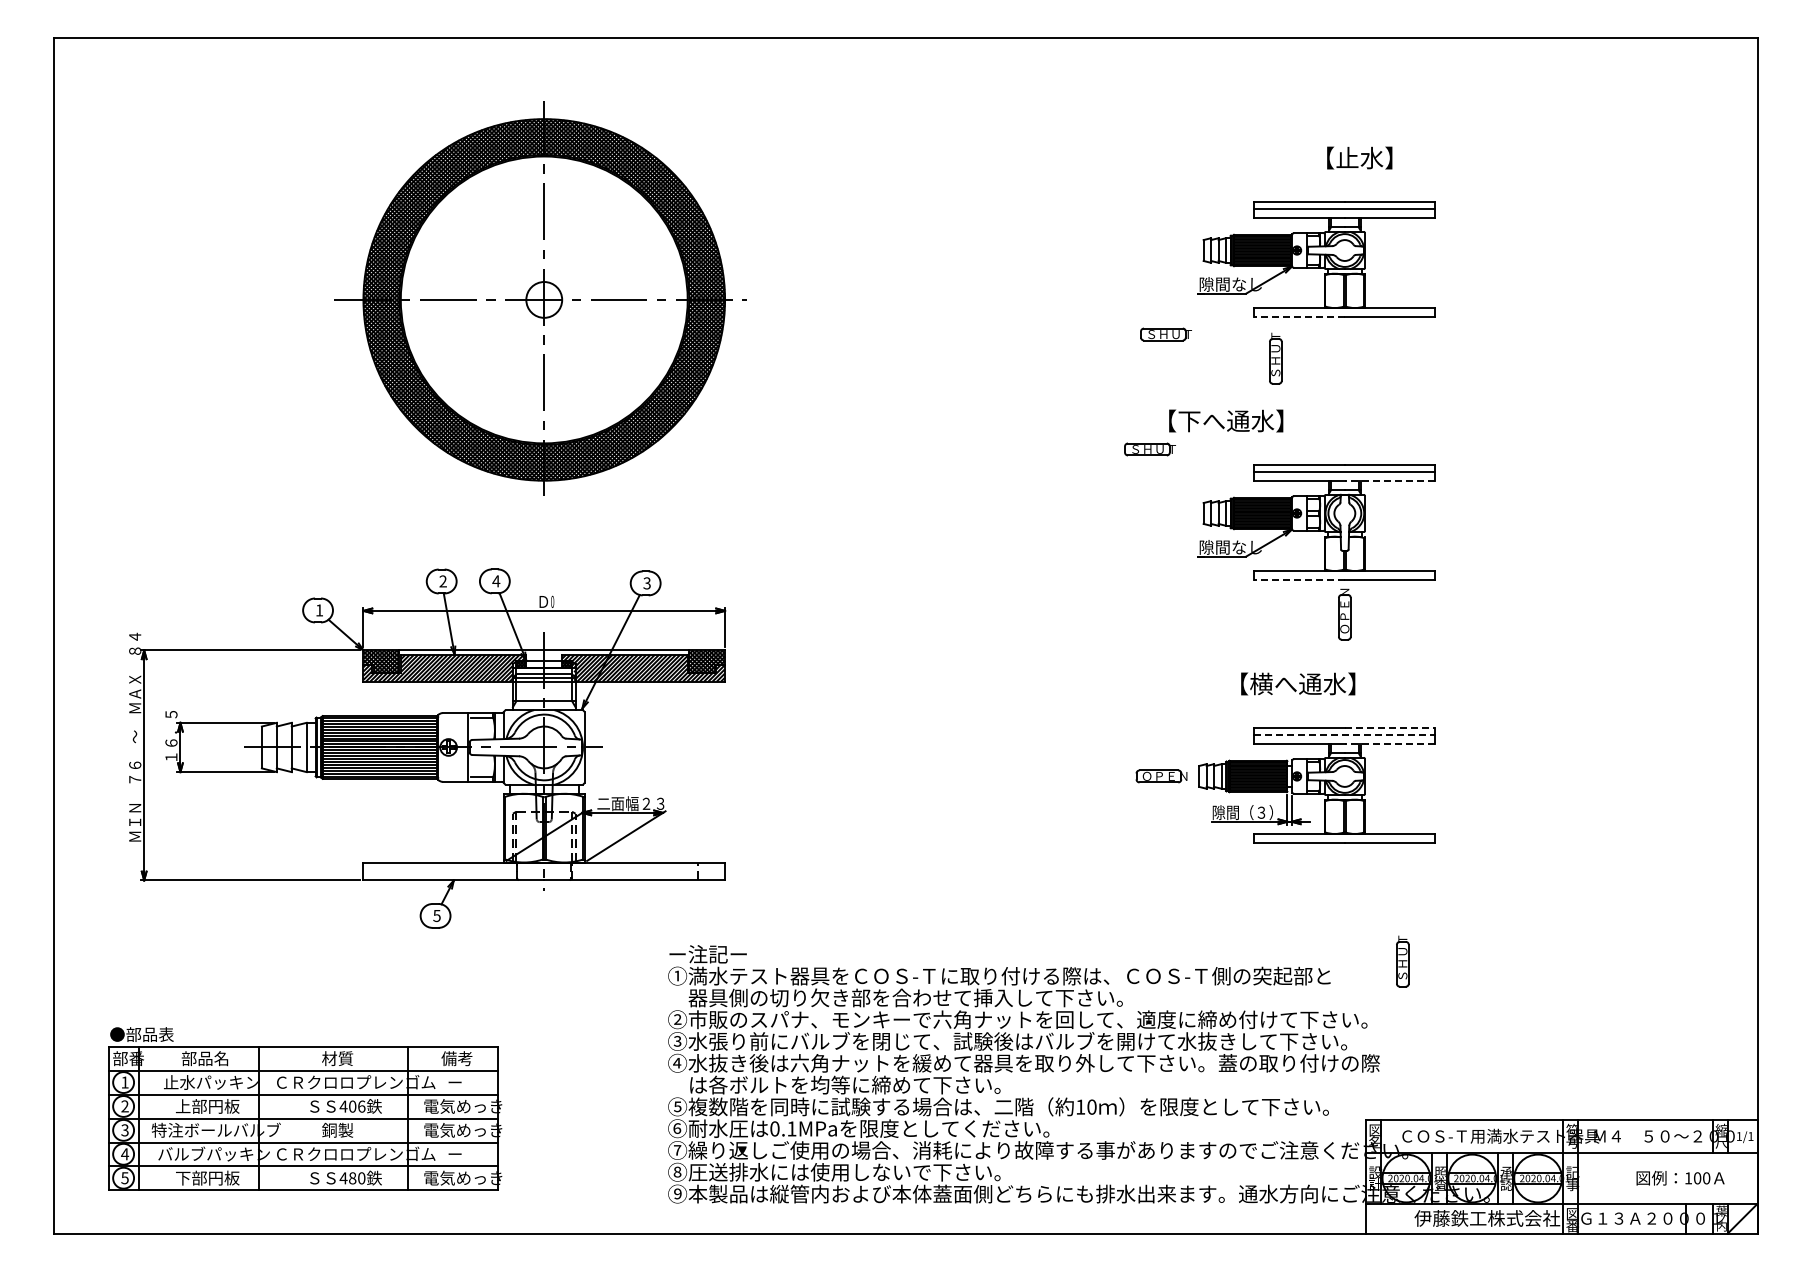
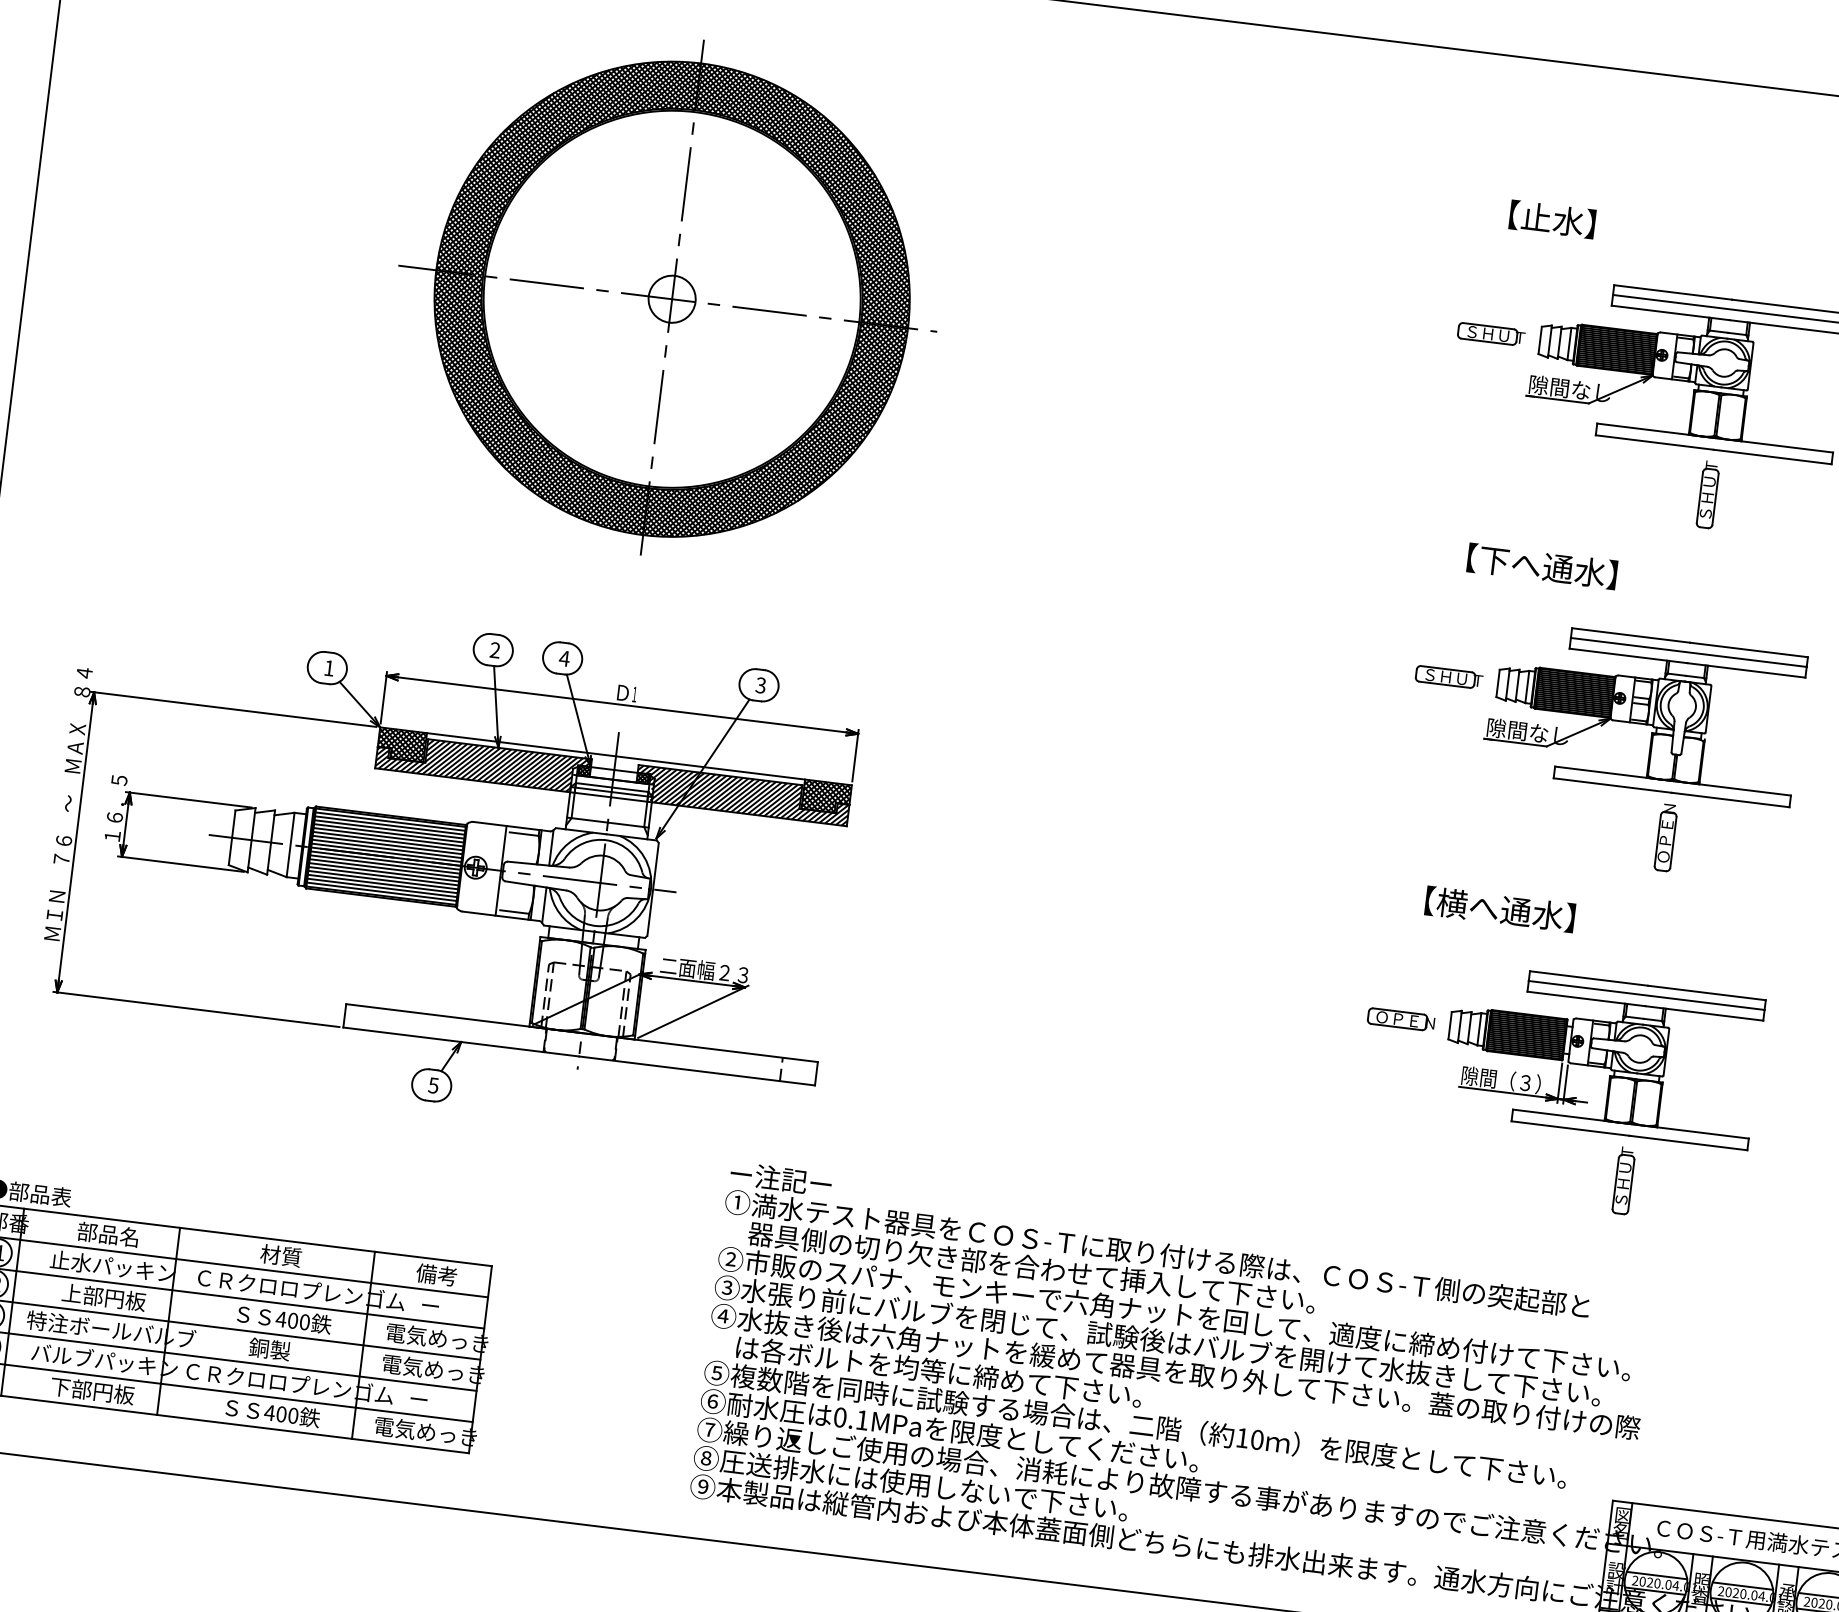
text: (1359, 157) -> (1552, 218), moved
line: (1299, 317) -> (1654, 443), dashed -> solid
part: (1165, 334) -> (1490, 334), moved
part: (1275, 358) -> (1707, 494), moved
part: (1149, 449) -> (1448, 677), moved
line: (1389, 480) -> (1745, 670), dashed -> solid
line: (1299, 579) -> (1612, 784), dashed -> solid
text: (552, 601) -> (634, 693), 0 -> 1
text: (1298, 683) -> (1500, 908), moved
line: (1390, 727) -> (1707, 992), dashed -> solid
line: (1345, 735) -> (1647, 995), dashed -> solid
line: (1389, 743) -> (1703, 1013), dashed -> solid
part: (1402, 961) -> (1623, 1180), moved
text: (361, 1106) -> (304, 1322), 406 -> 400
text: (352, 1178) -> (281, 1414), 480 -> 400

